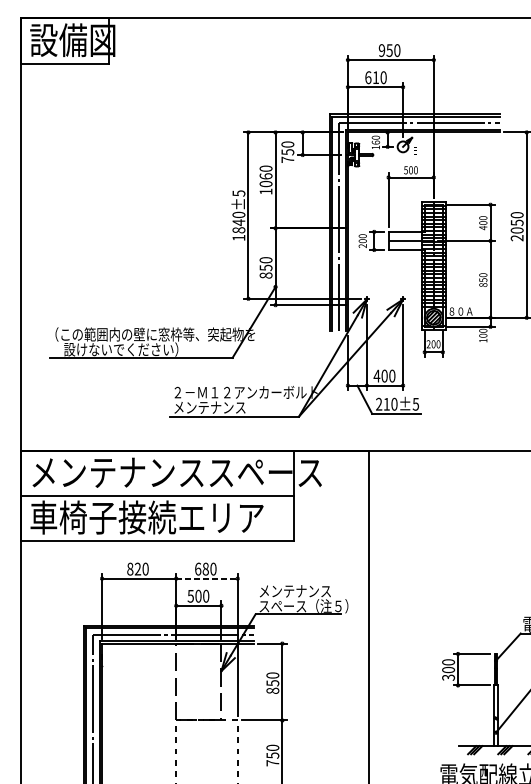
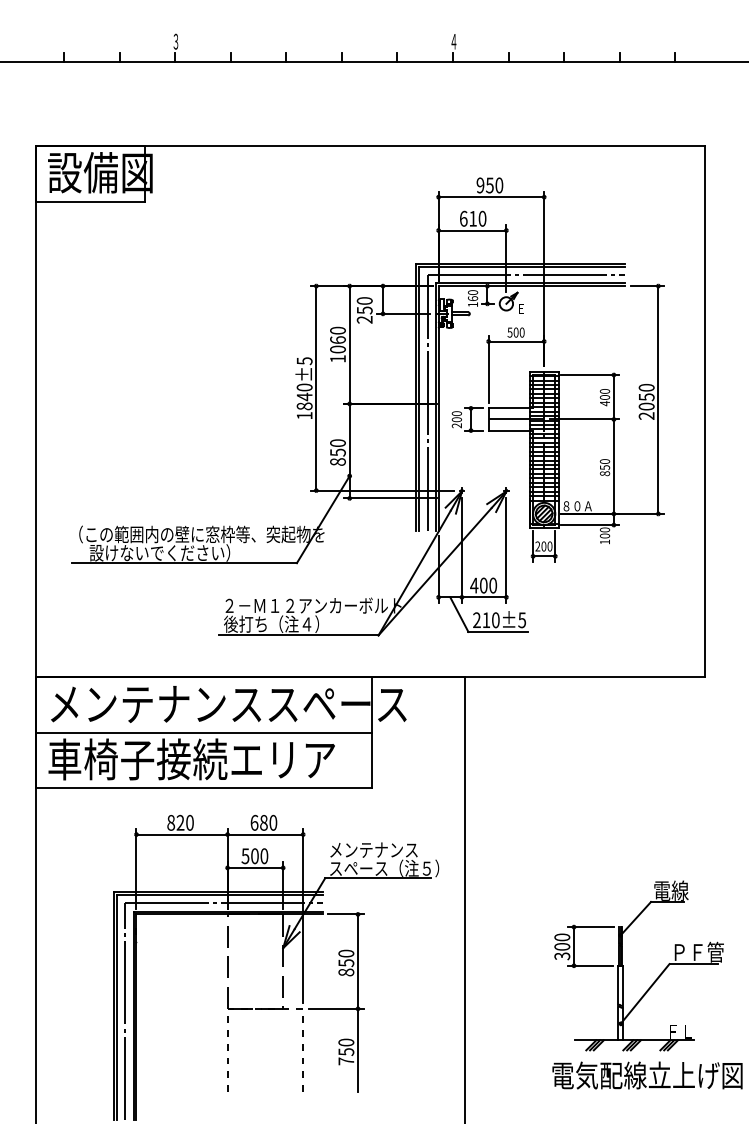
text: (287, 159) -> (364, 319), 750 -> 250
text: (211, 406) -> (271, 623), メンテナンス -> 後打ち（注４）
line: (207, 578) -> (265, 834), dashed -> solid

